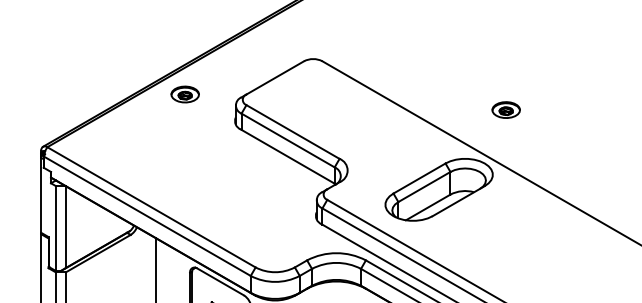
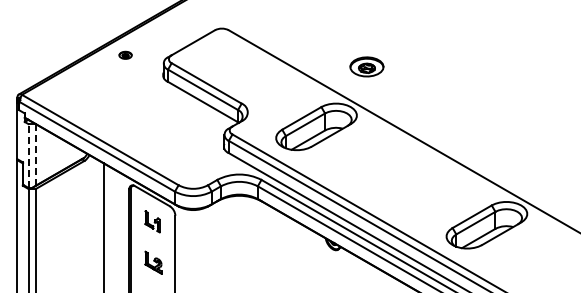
part: (184, 94) -> (125, 55), size x0.6
part: (505, 109) -> (366, 66), size x1.6
line: (65, 226) -> (35, 154), solid -> dashed
line: (55, 229) -> (28, 156), solid -> dashed

